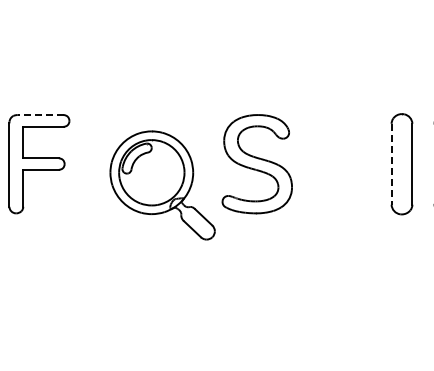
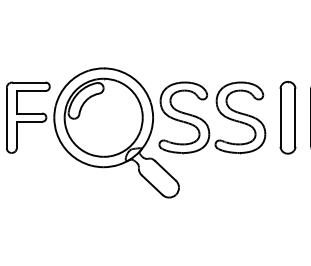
line: (40, 115) -> (29, 82), dashed -> solid
part: (335, 164) -> (240, 117), added
line: (391, 164) -> (280, 117), dashed -> solid
part: (162, 185) -> (116, 133), size x1.67

